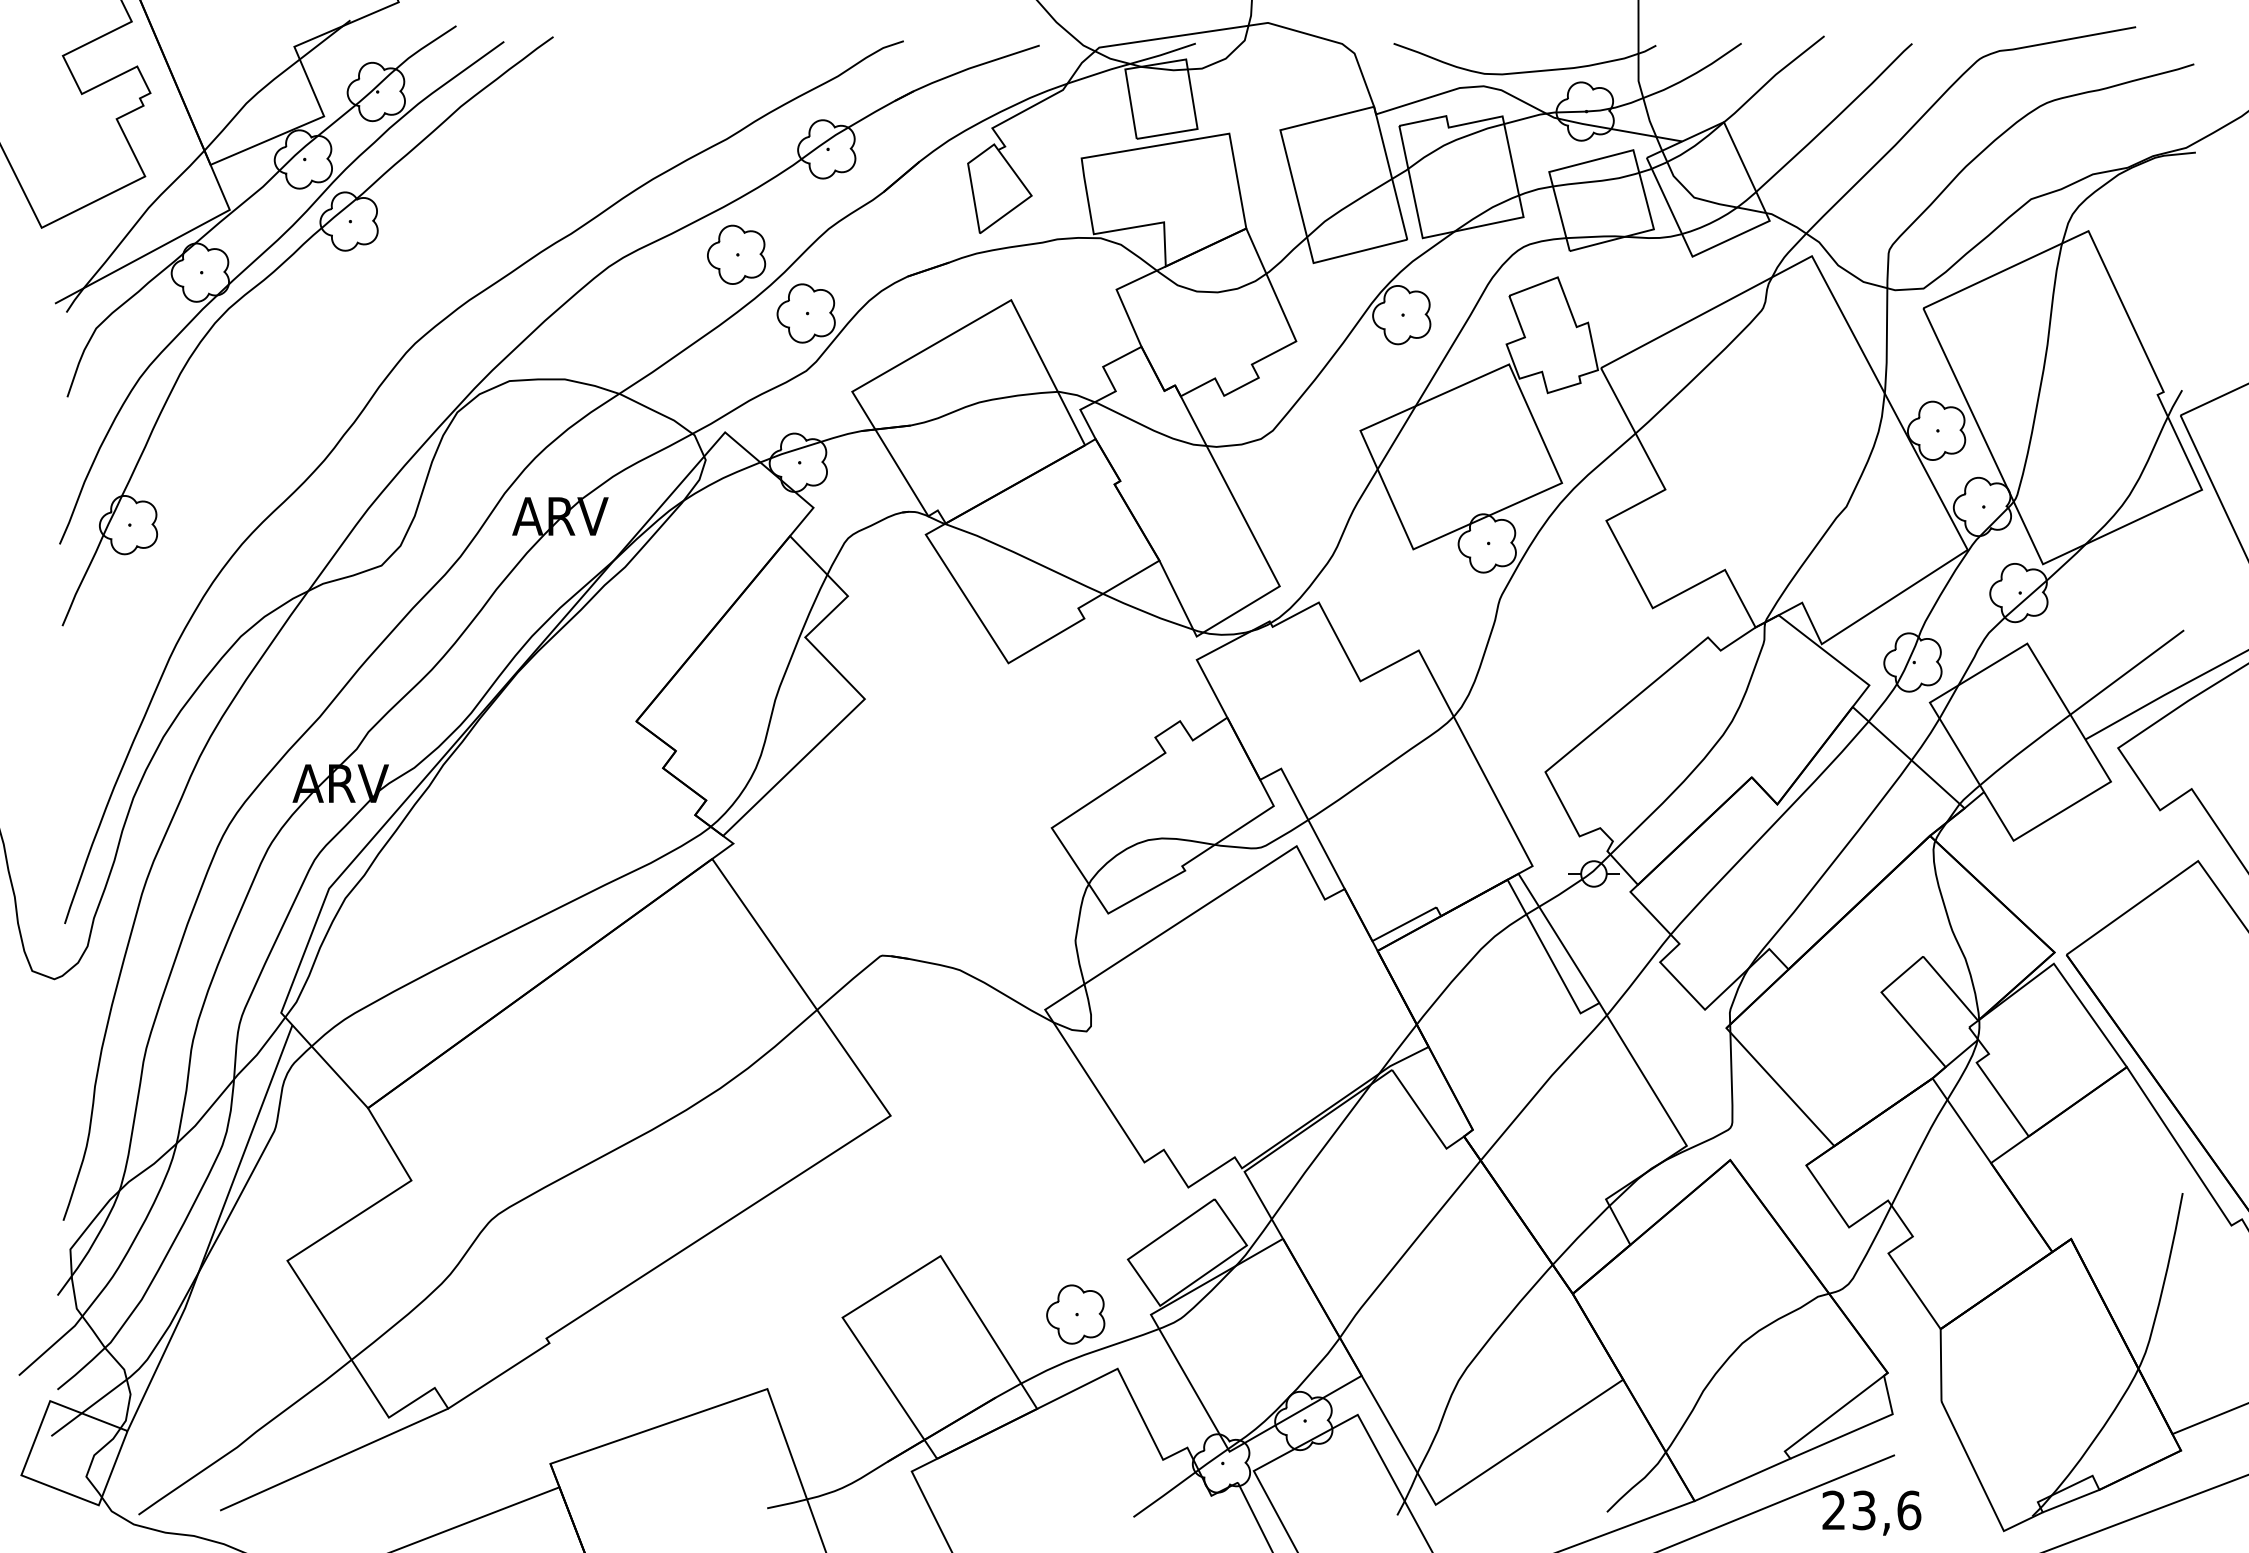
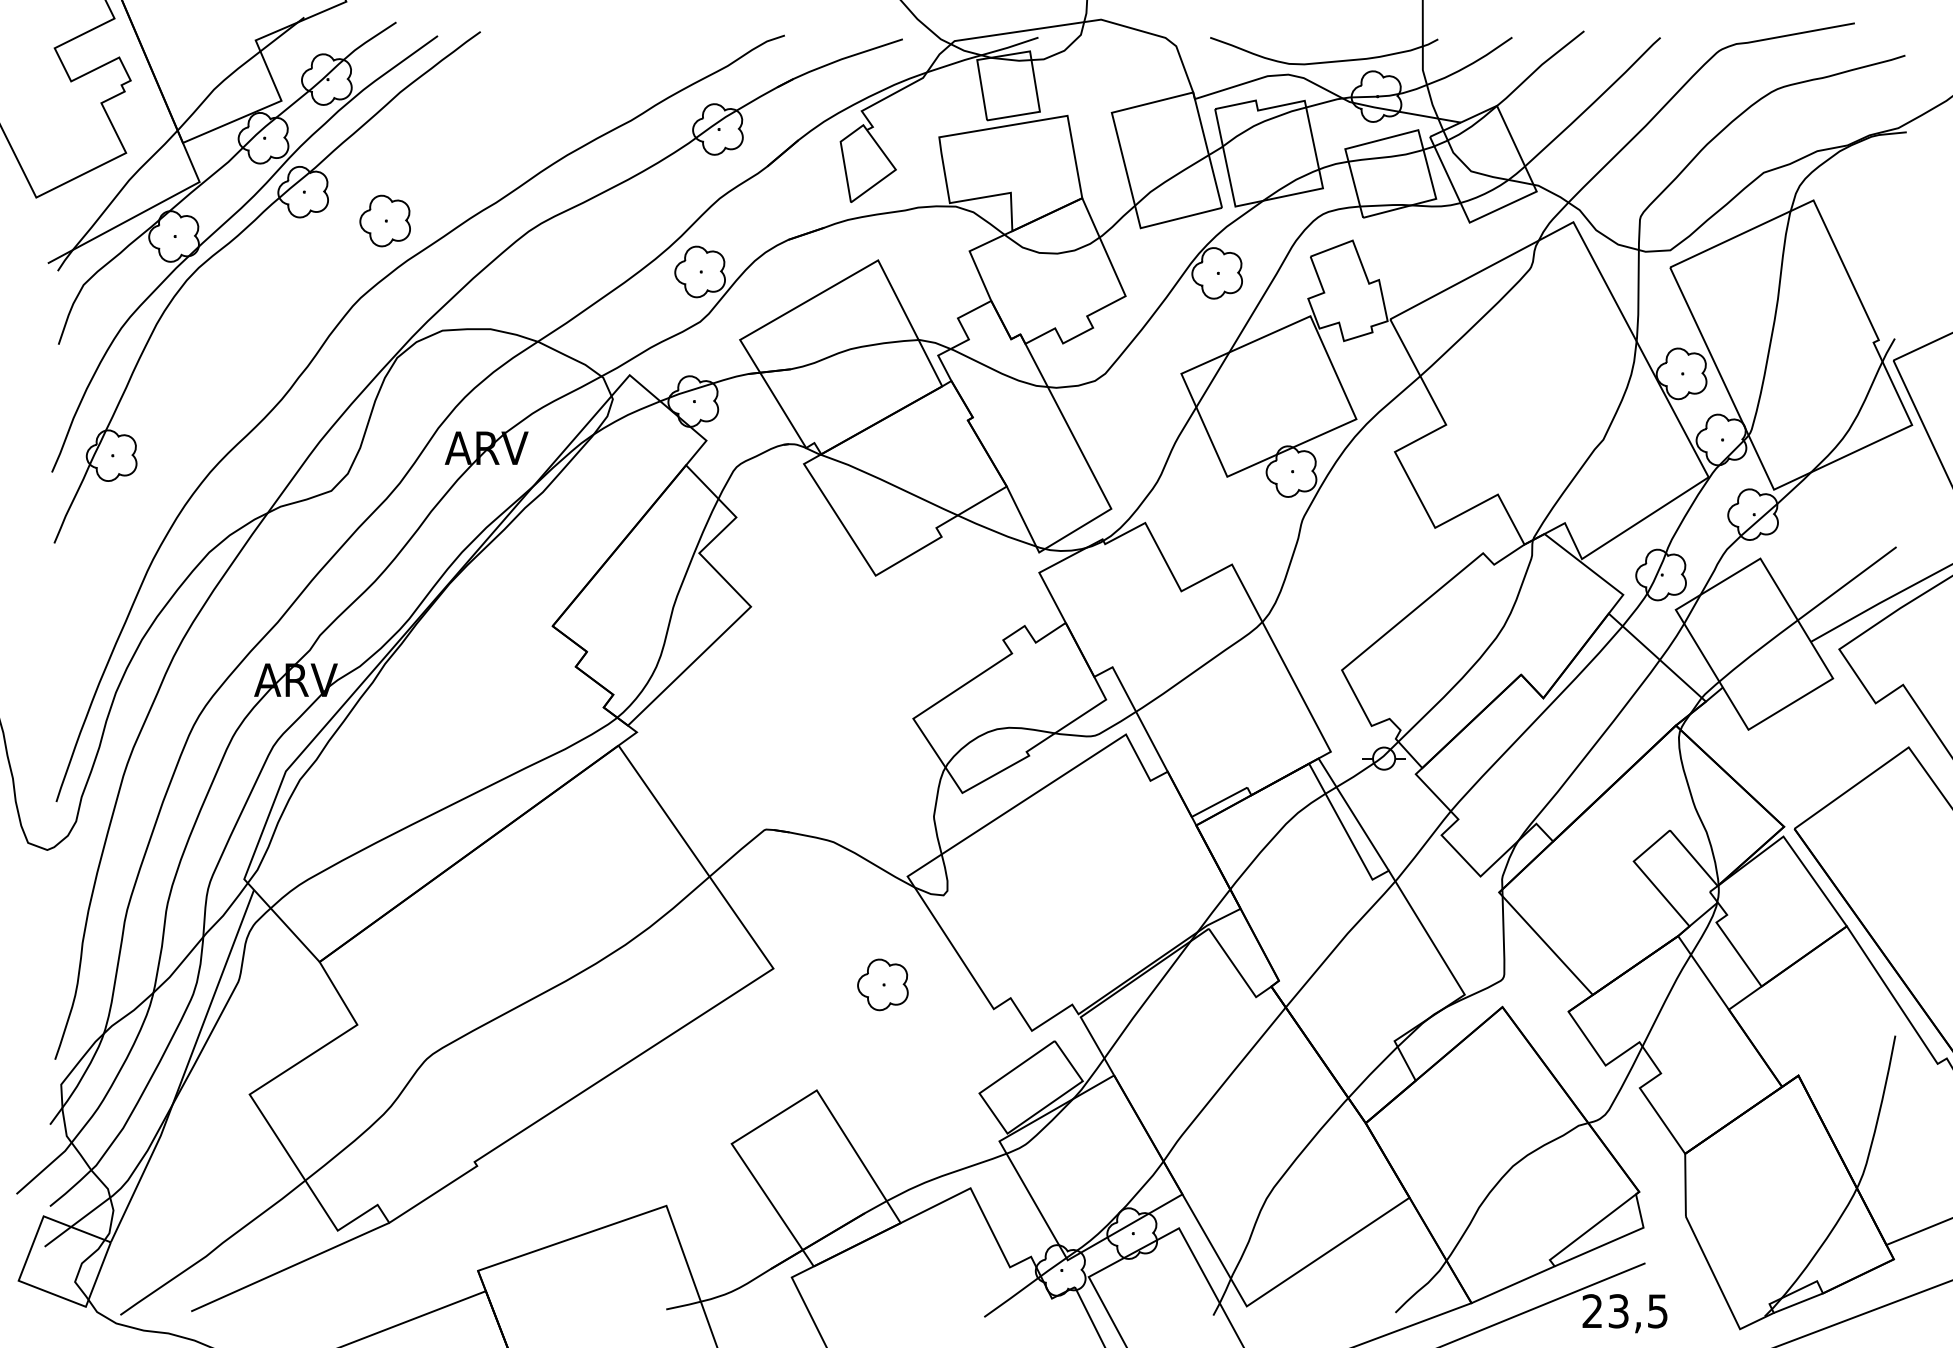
part: (736, 254) -> (385, 220), moved
part: (1075, 1314) -> (882, 984), moved
text: (1909, 1510) -> (1658, 1311), 23,6 -> 23,5

